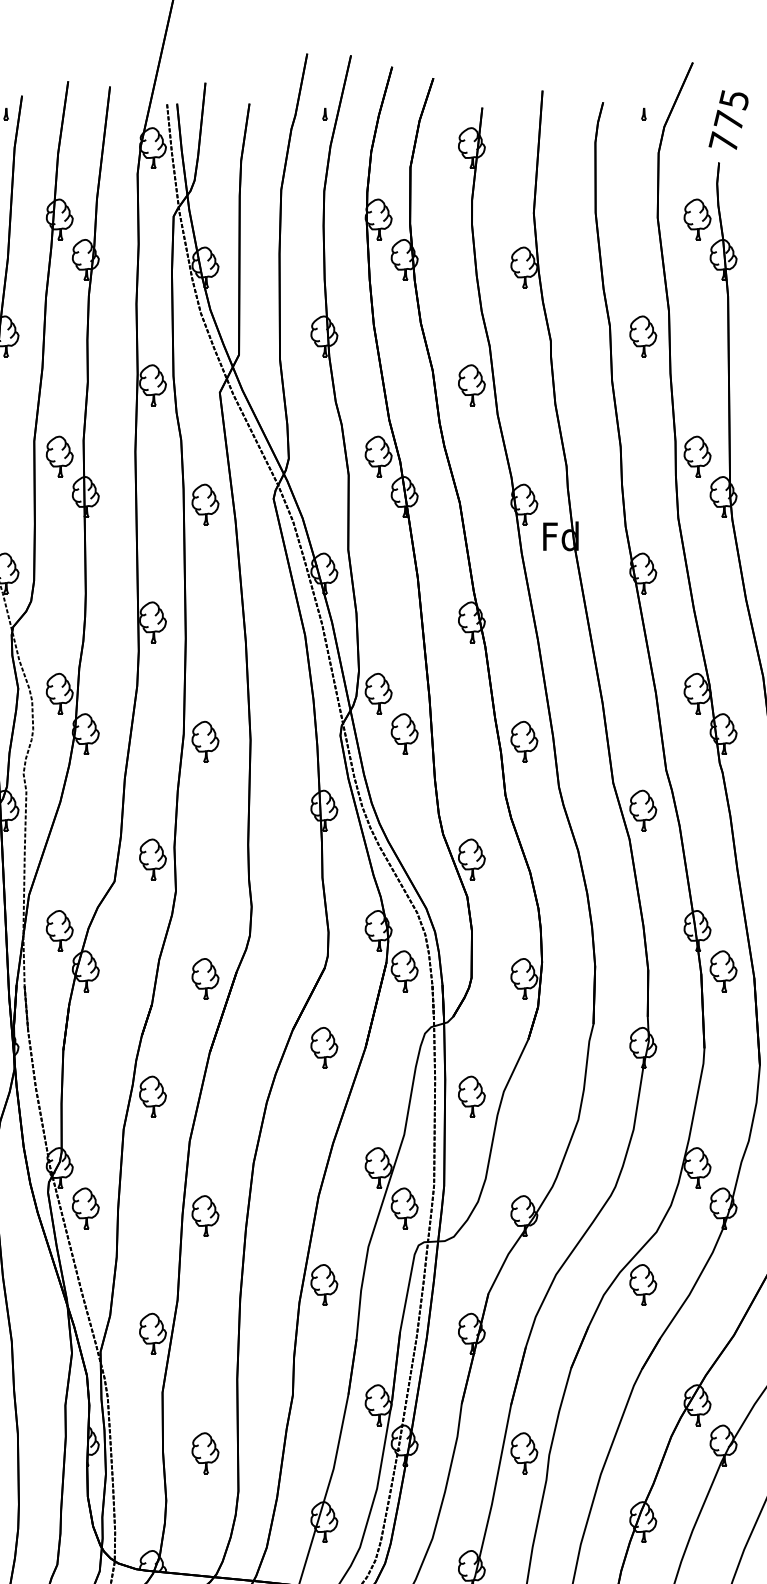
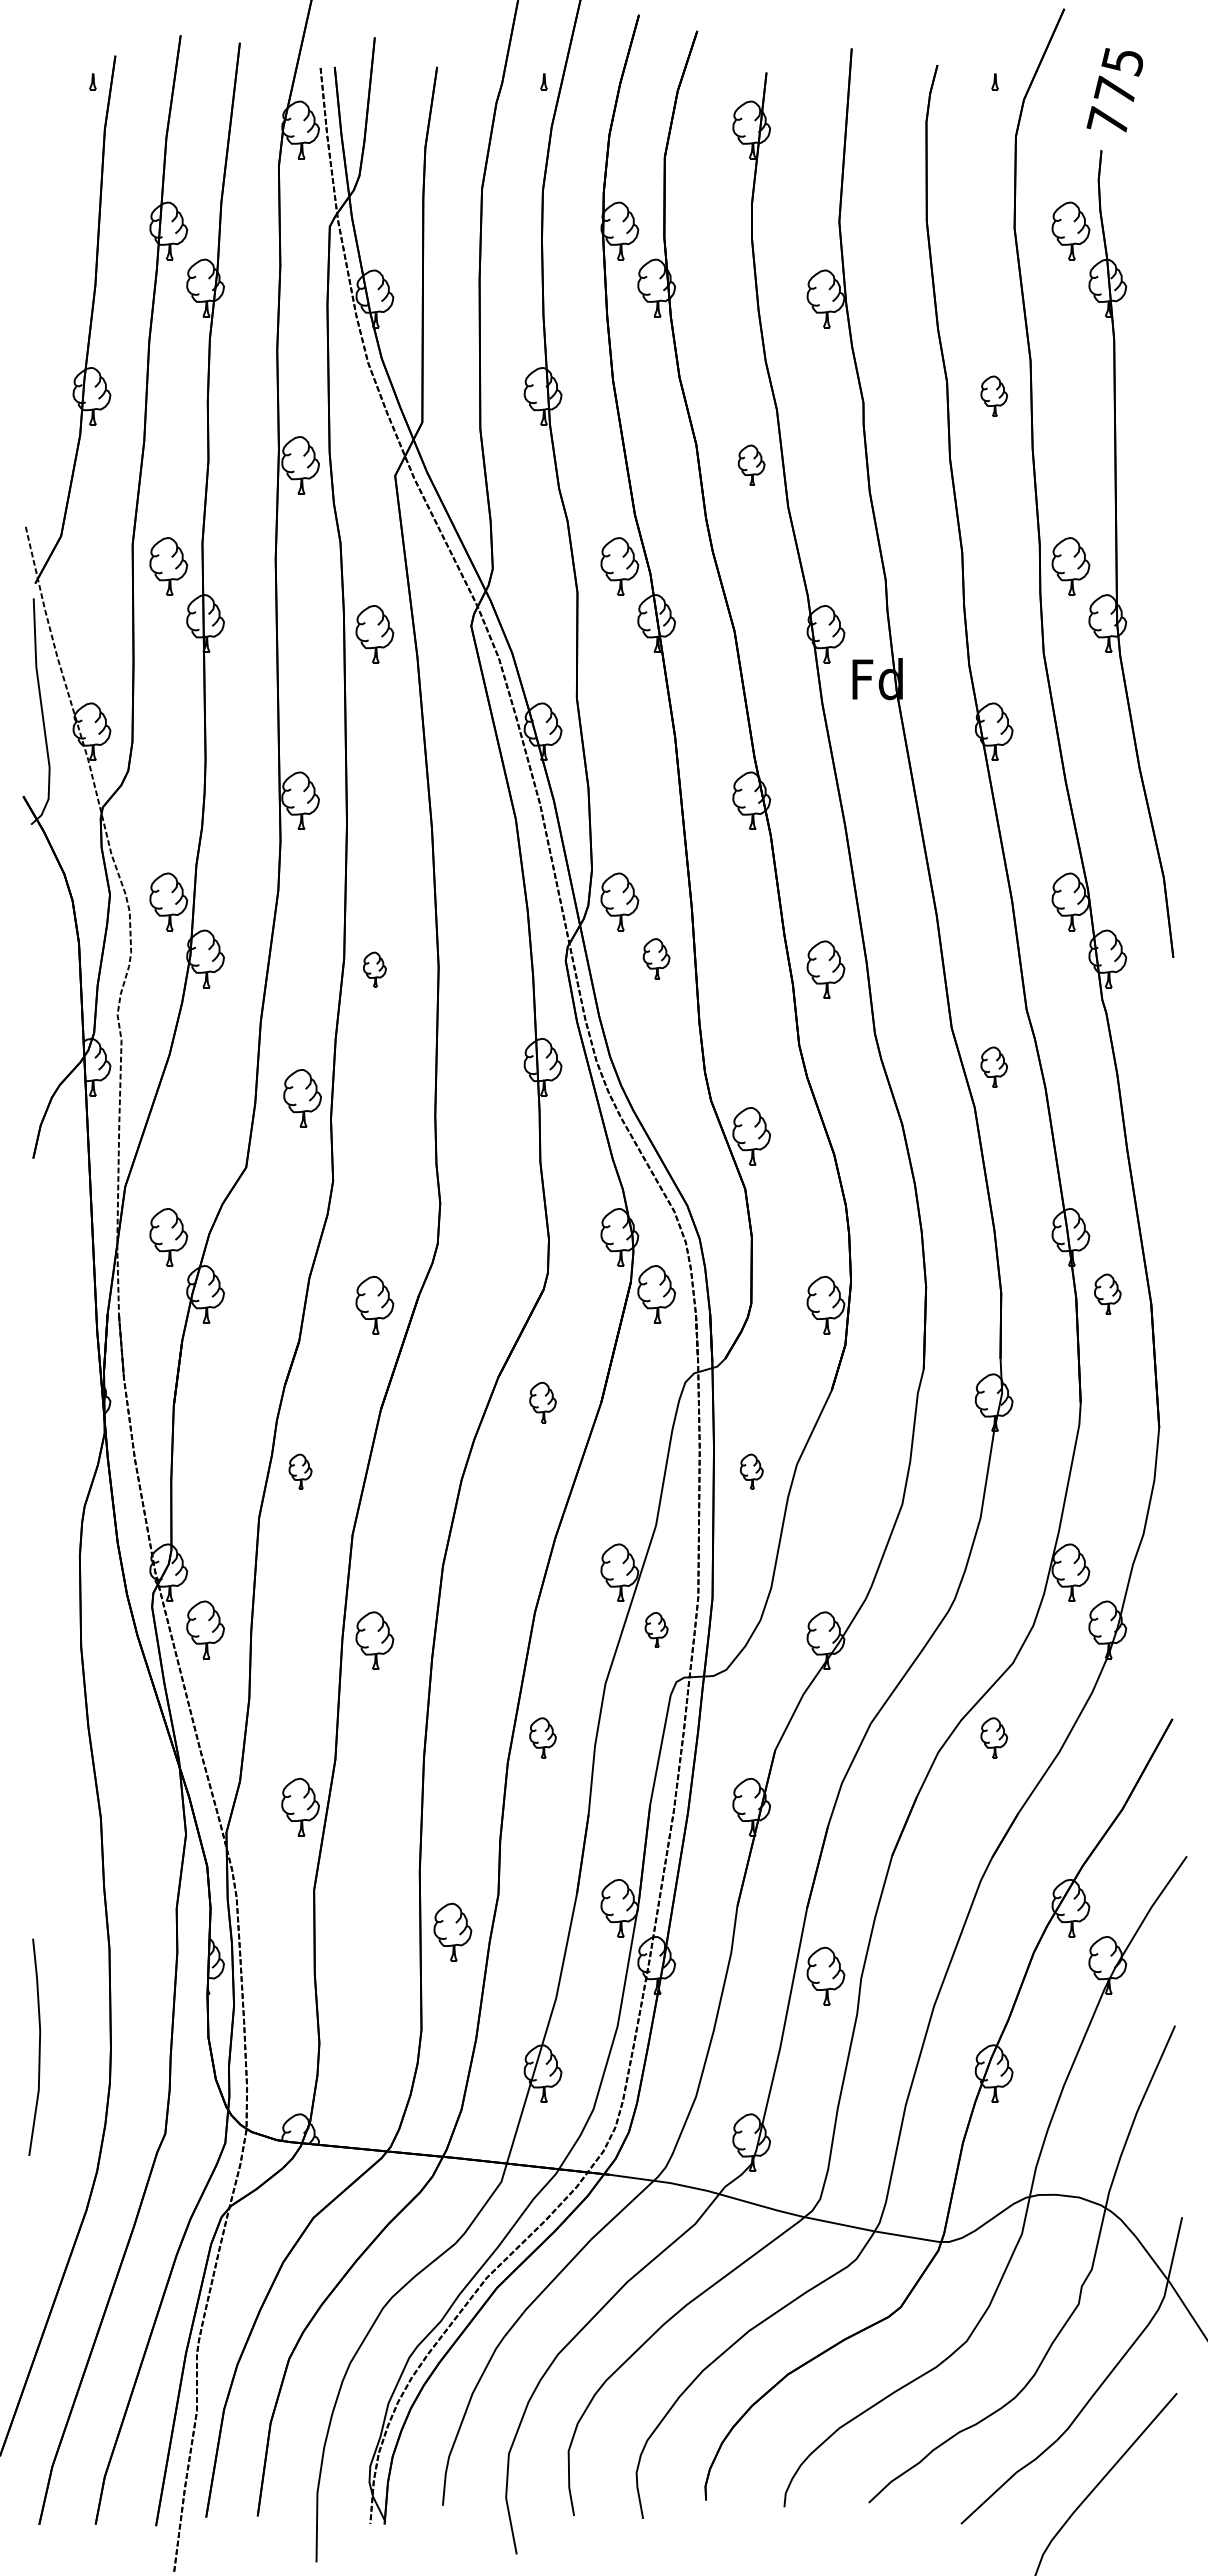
part: (643, 336) -> (994, 396), size x0.7
part: (471, 385) -> (751, 465), size x0.7
part: (404, 733) -> (656, 958), size x0.7
part: (205, 741) -> (374, 969), size x0.6
part: (643, 810) -> (994, 1067), size x0.7
part: (152, 859) -> (302, 1098), moved
part: (723, 971) -> (1107, 1294), size x0.7
part: (323, 1047) -> (542, 1402), size x0.7
part: (152, 1096) -> (300, 1471), size x0.6
part: (471, 1096) -> (751, 1471), size x0.6
part: (404, 1208) -> (656, 1629), size x0.6
part: (323, 1284) -> (542, 1737), size x0.7
part: (643, 1284) -> (994, 1737), size x0.7
part: (205, 1452) -> (452, 1931), moved

